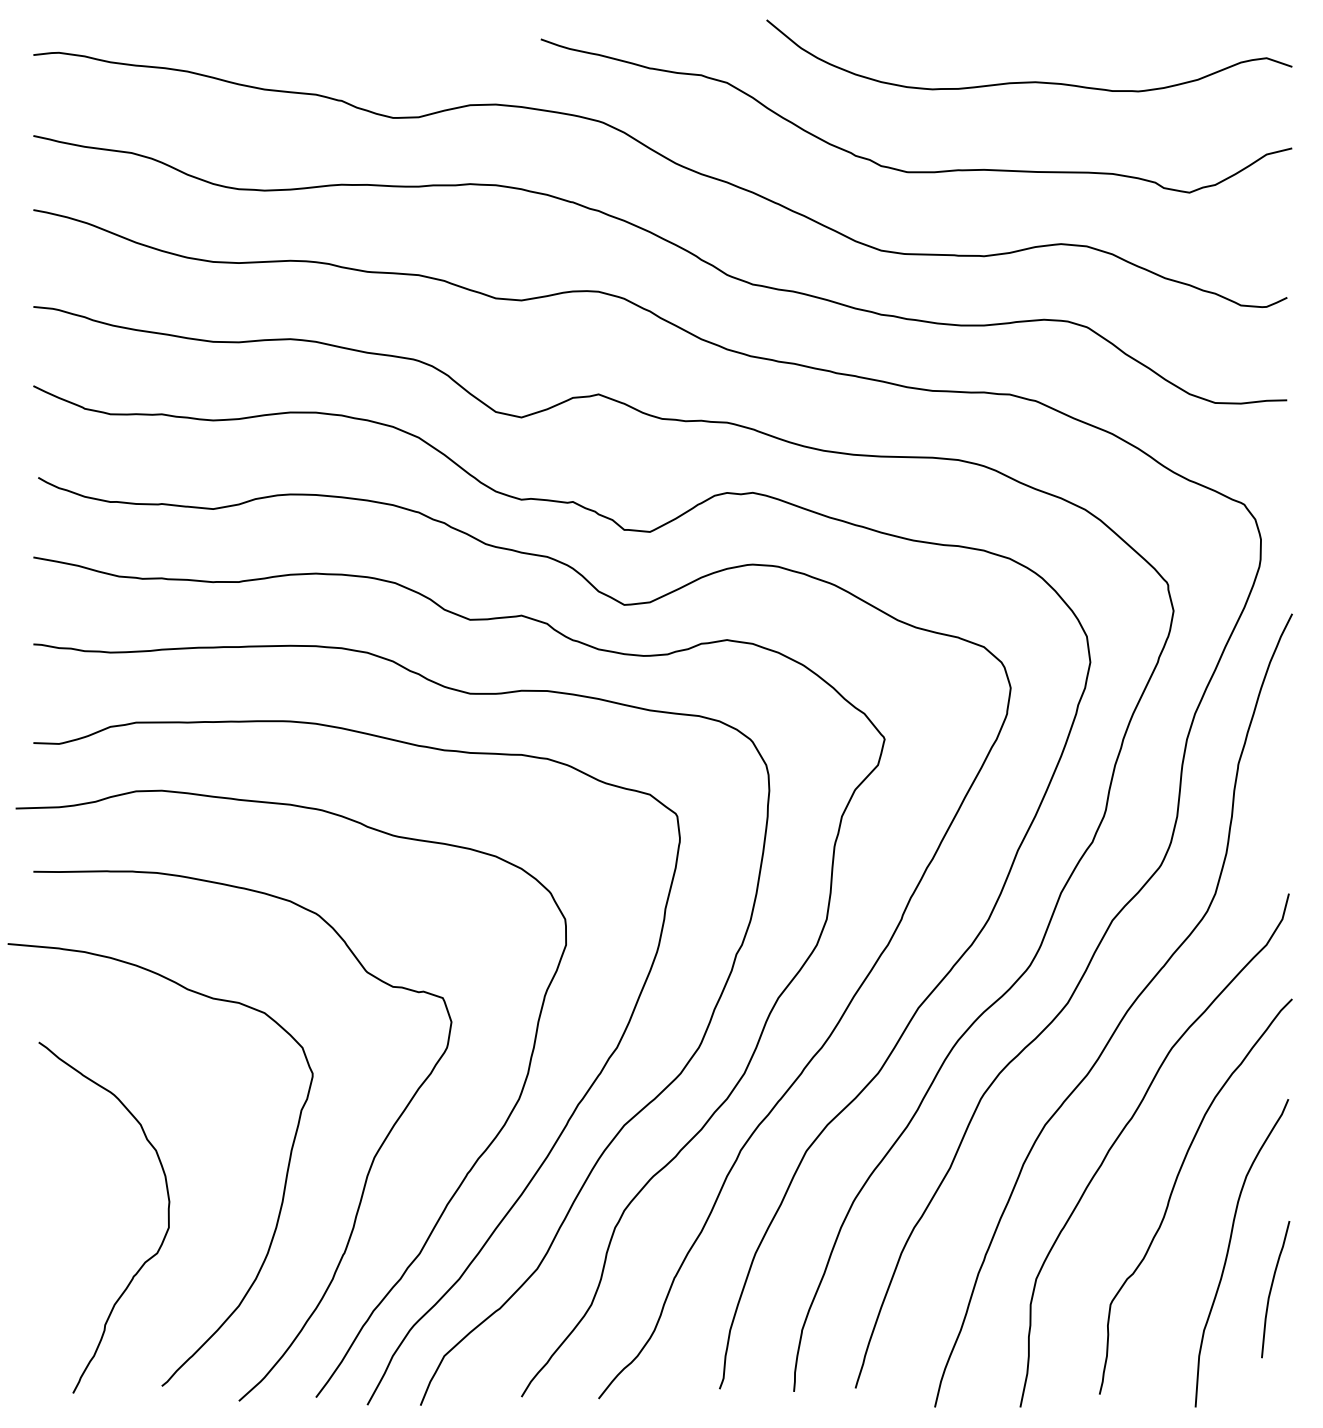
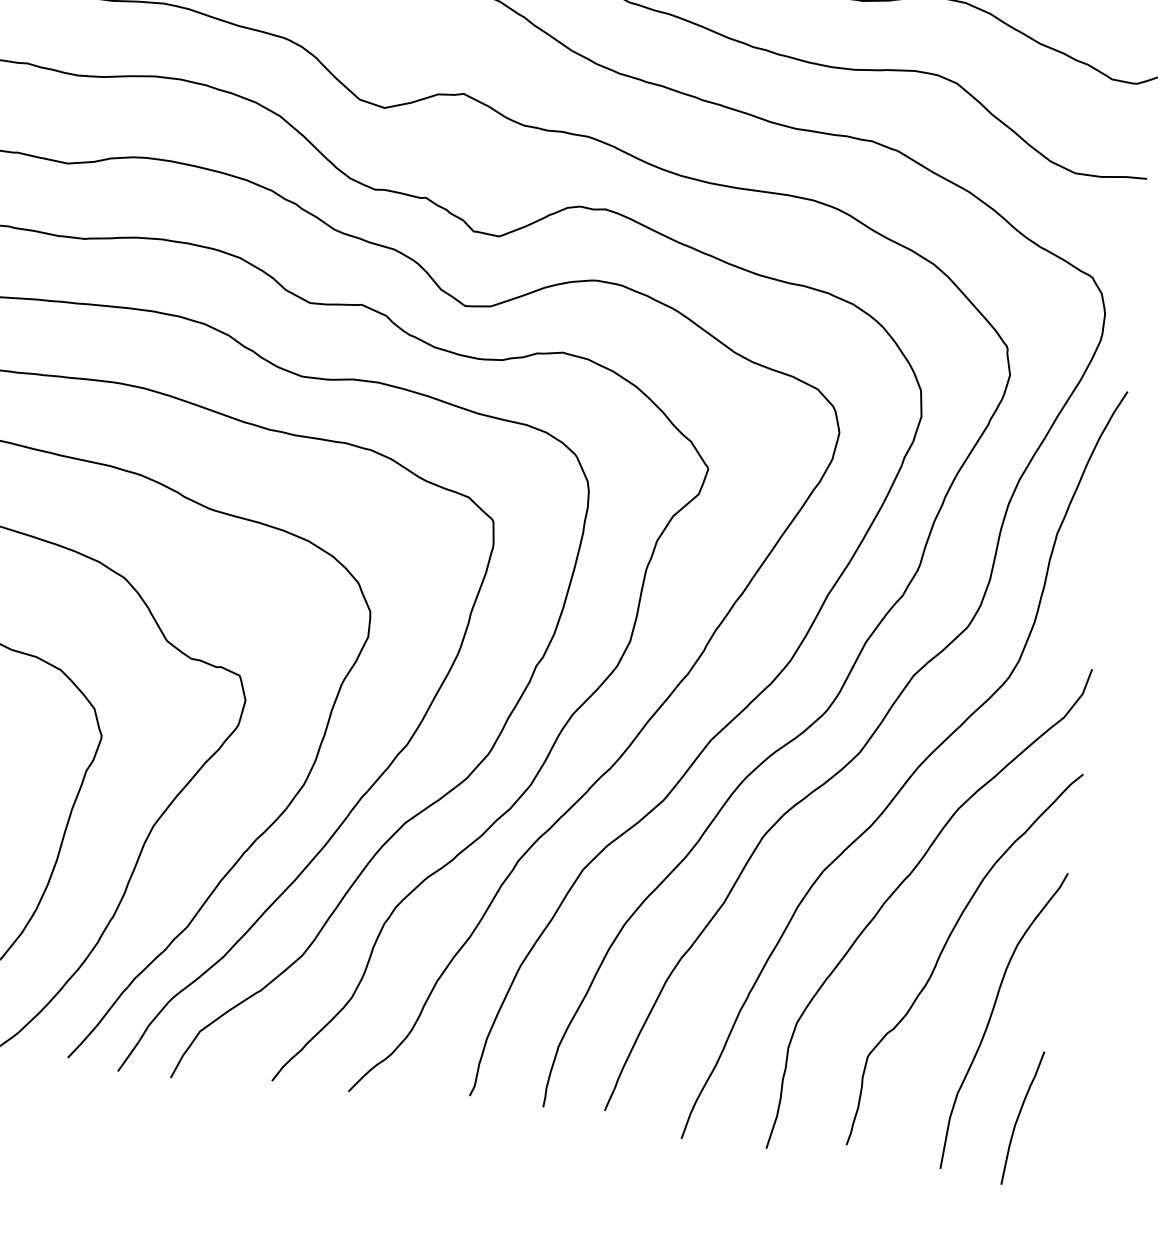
curve: (1272, 1287) -> (1019, 1115), moved

